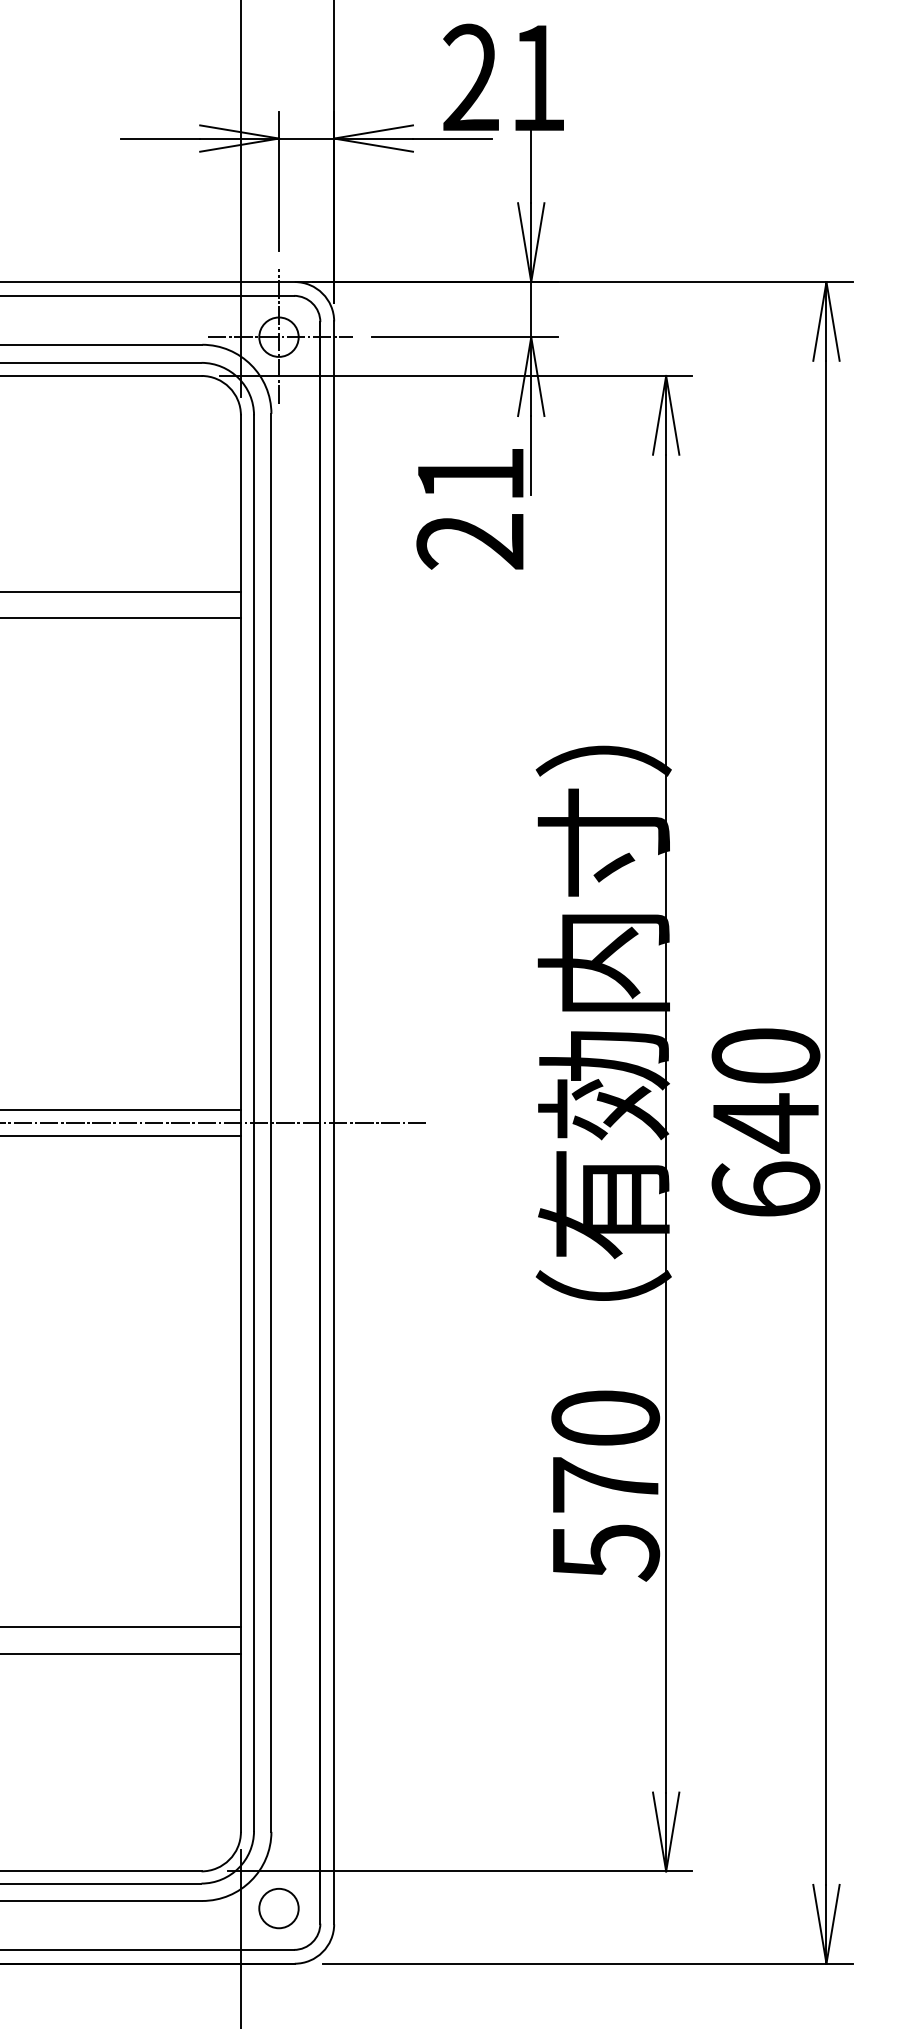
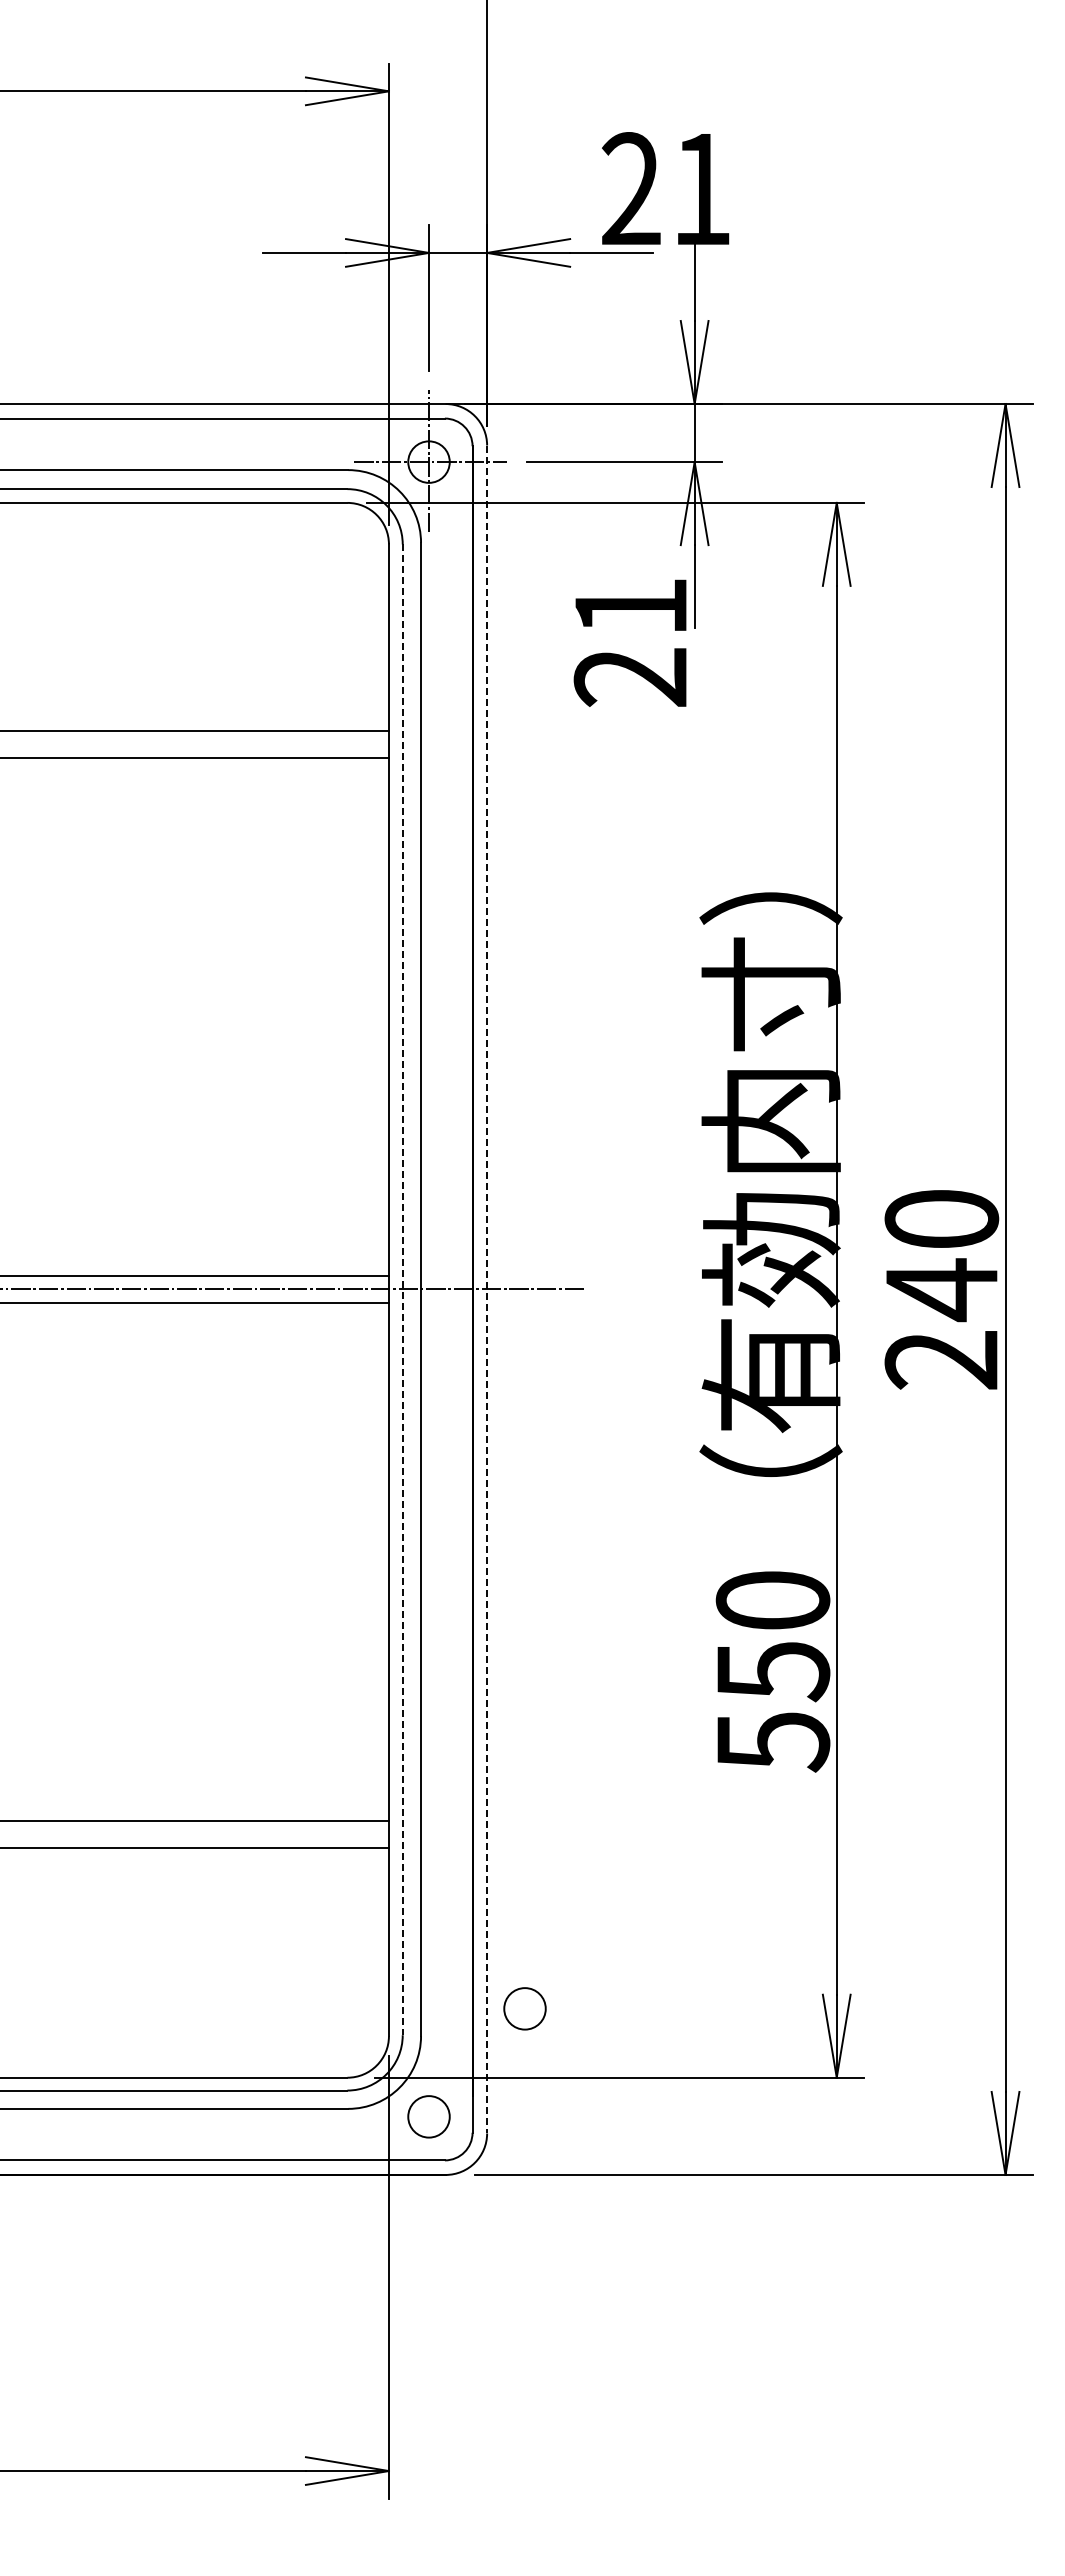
line: (334, 1122) -> (487, 1289), solid -> dashed
line: (253, 1123) -> (402, 1290), solid -> dashed
text: (765, 1189) -> (941, 1359), 640 -> 240
text: (606, 1485) -> (773, 1671), 570 -> 550
circle: (369, 1805) -> (524, 2008), added

